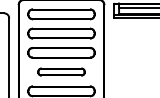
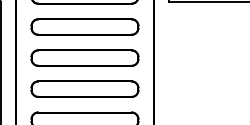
part: (61, 71) -> (84, 88), size x1.43

